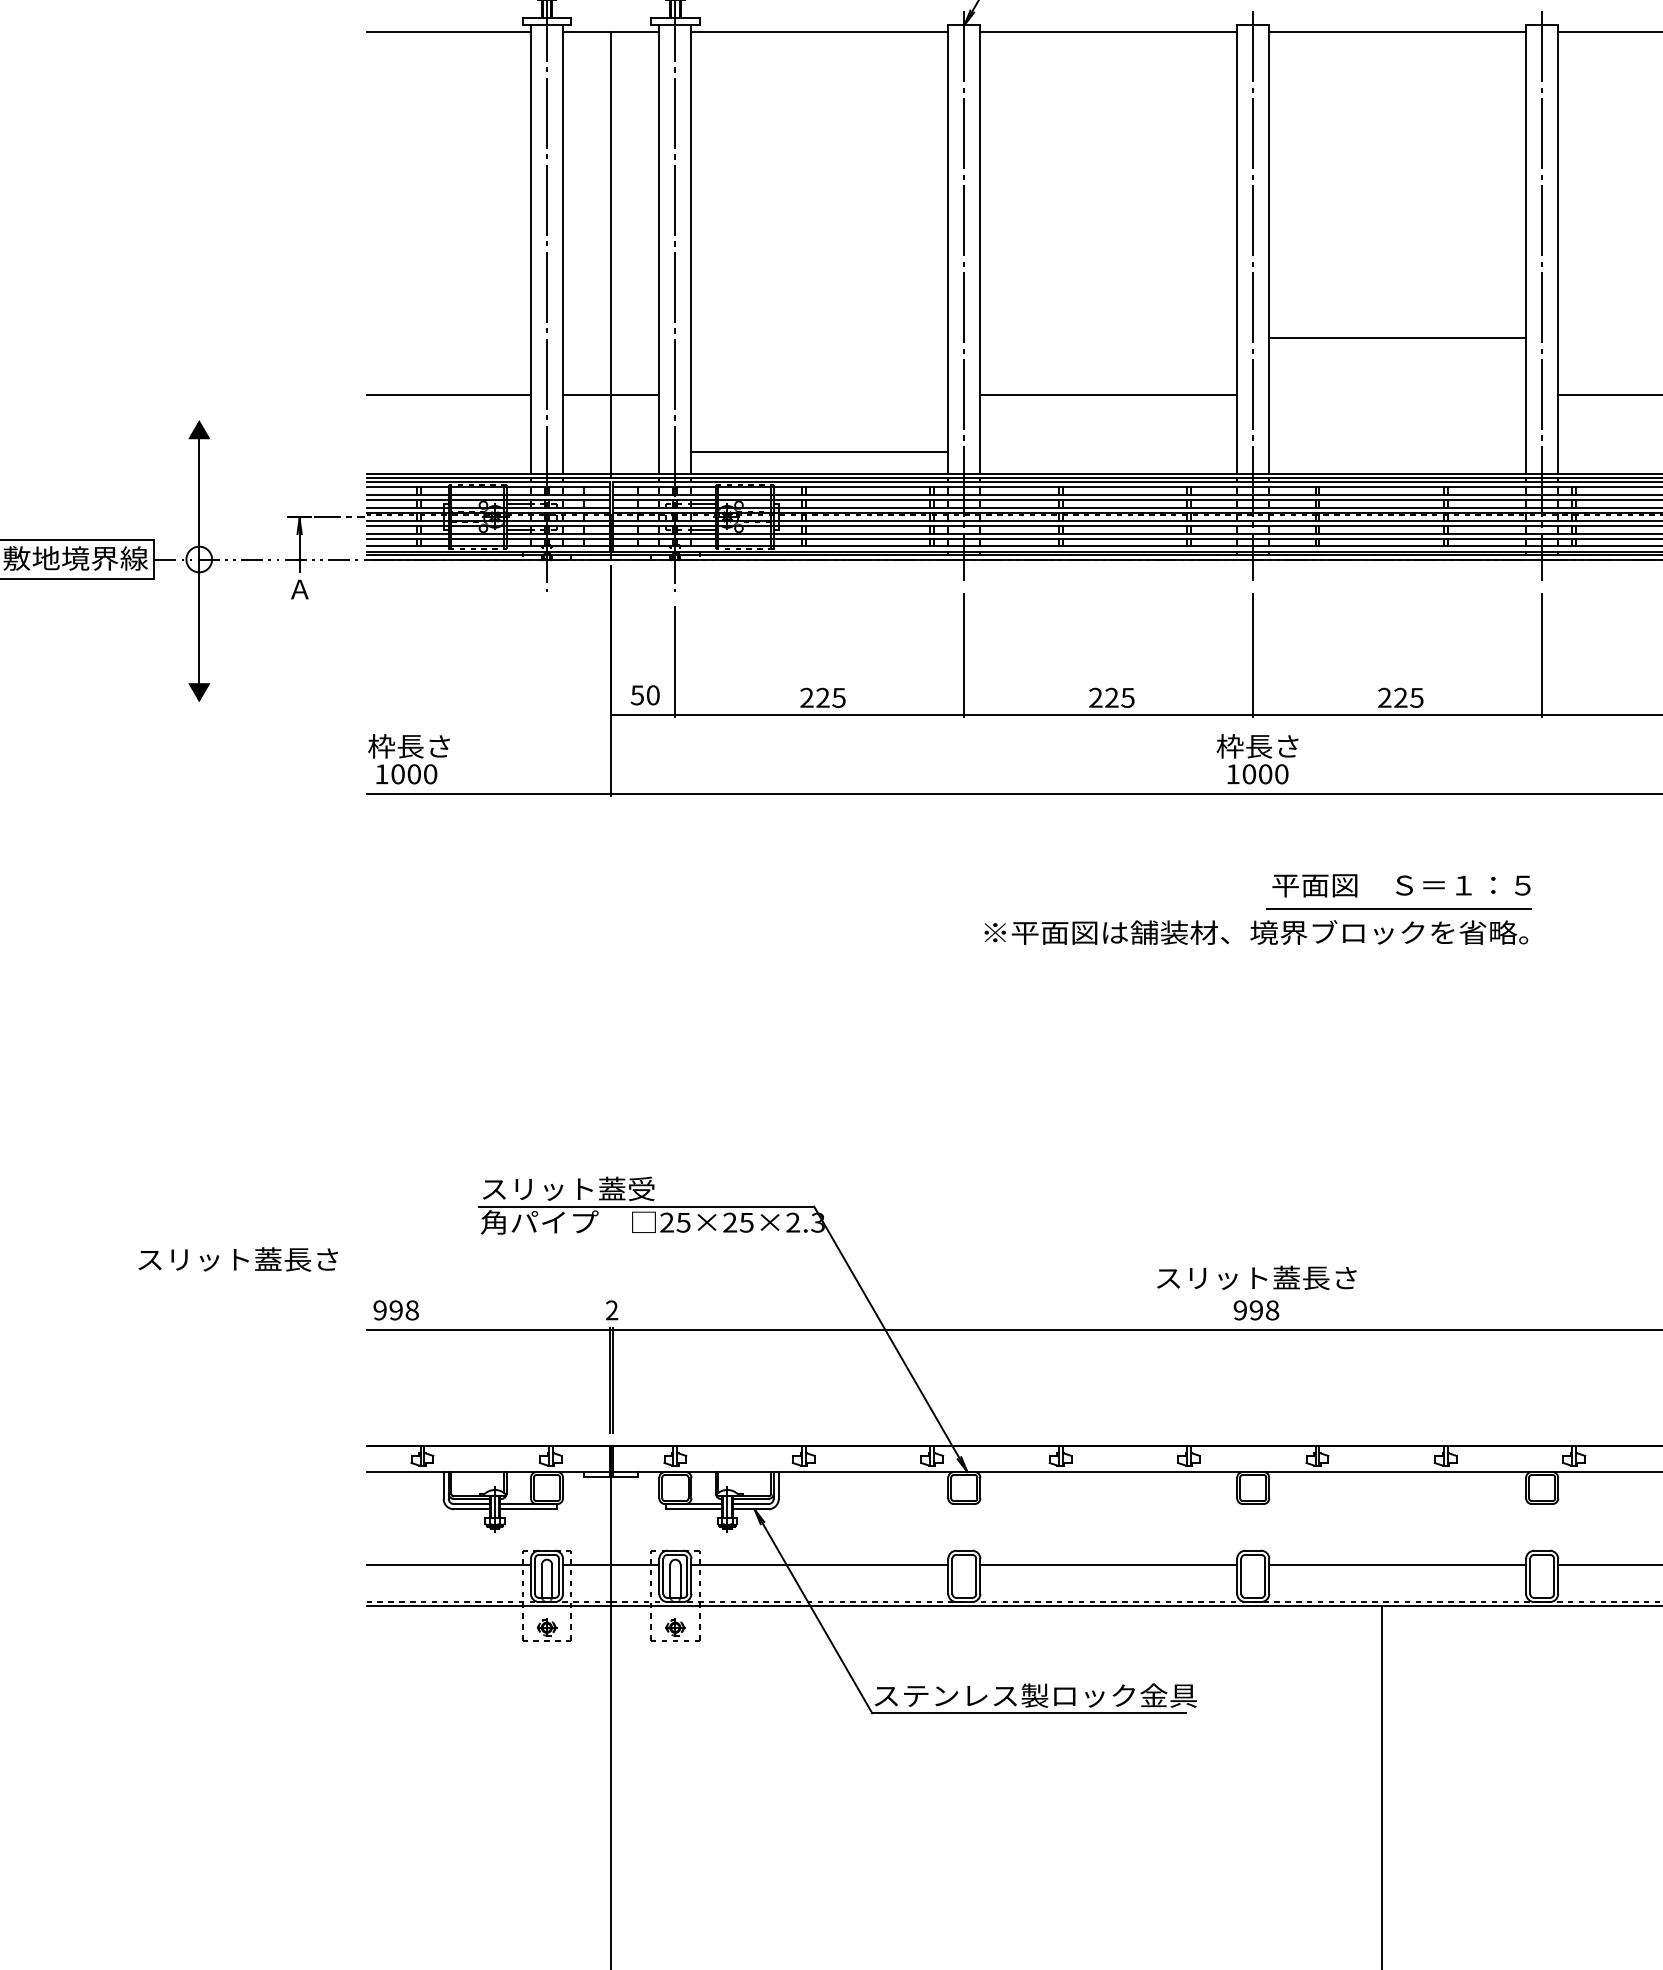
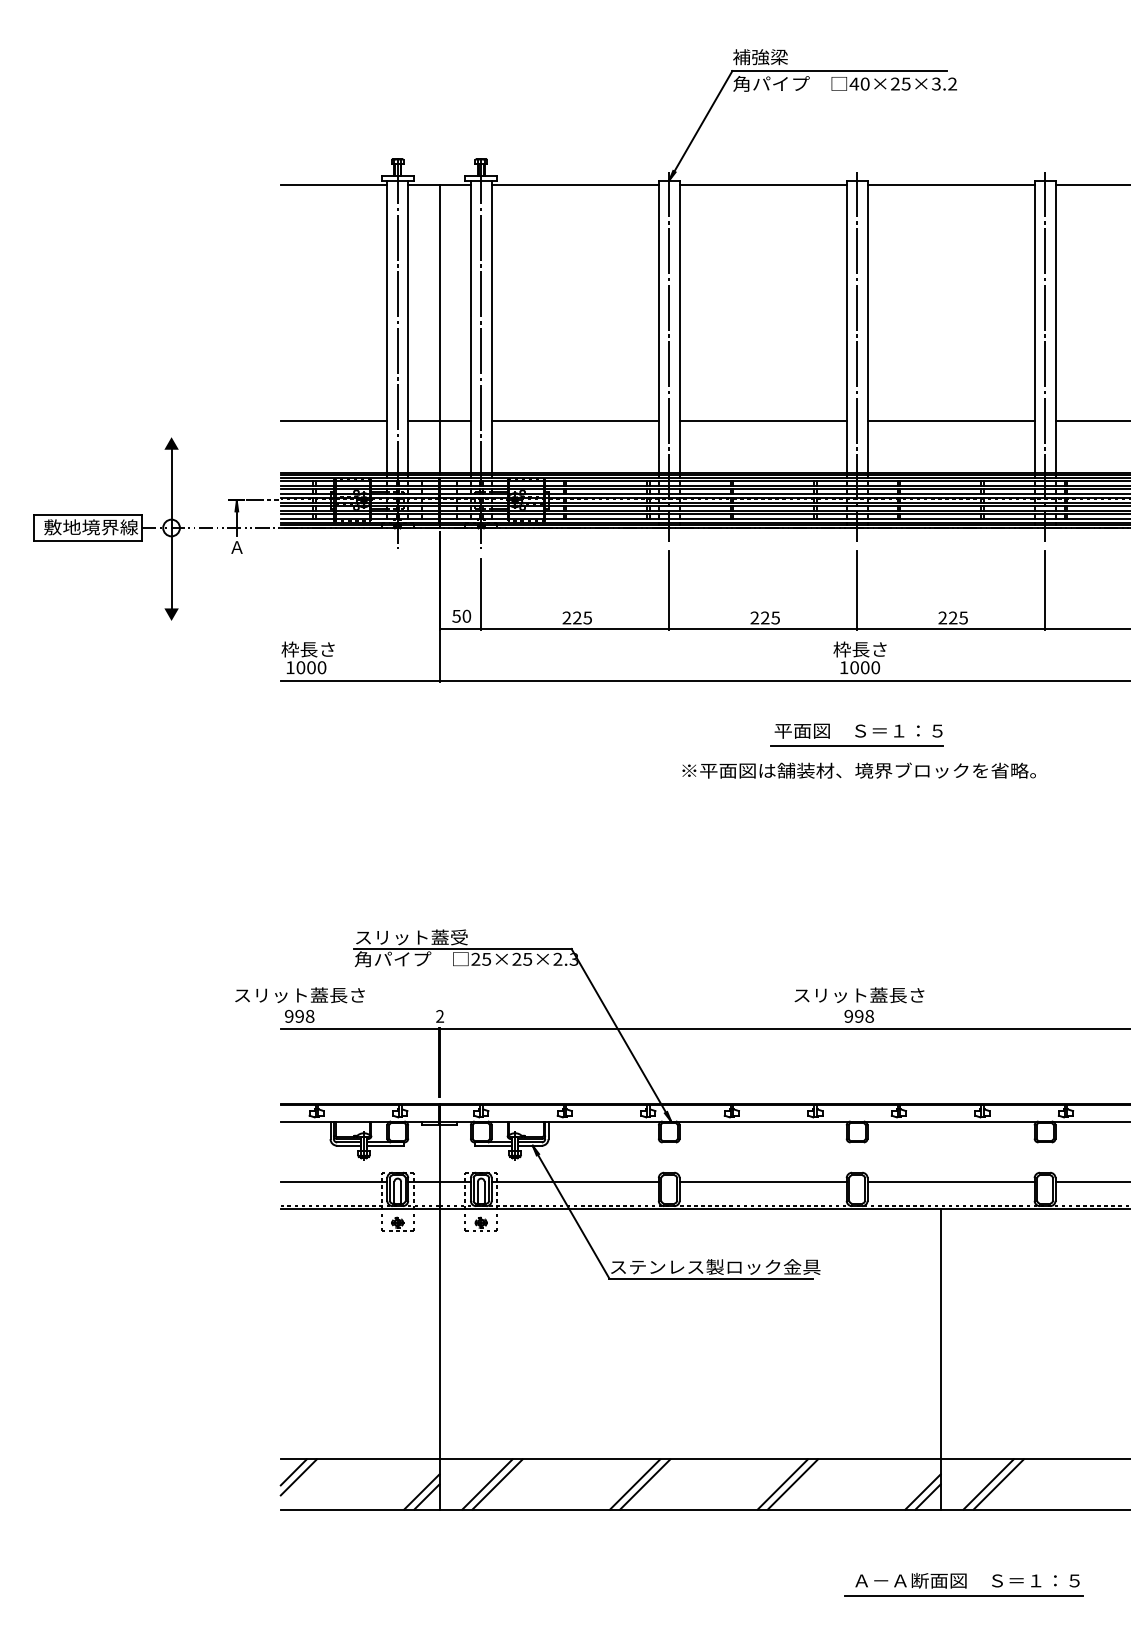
line: (1396, 337) -> (950, 420), moved
line: (818, 451) -> (574, 420), moved
part: (1398, 890) -> (856, 734), moved
text: (237, 1259) -> (299, 995), moved

